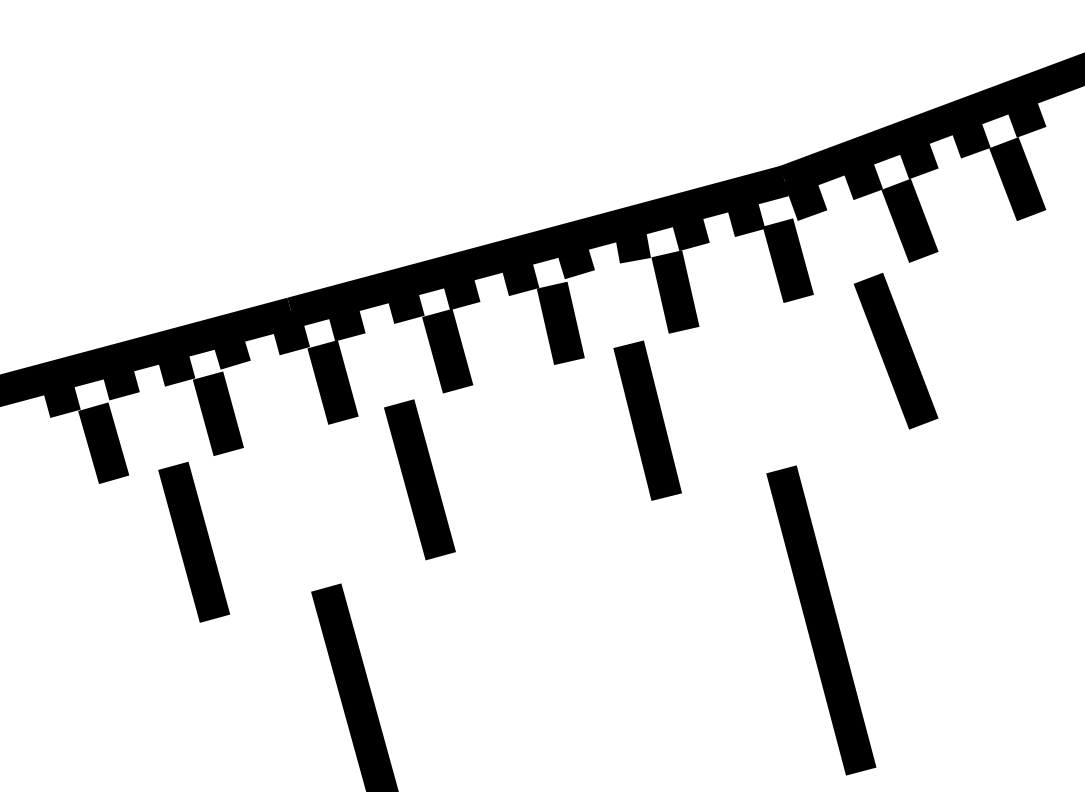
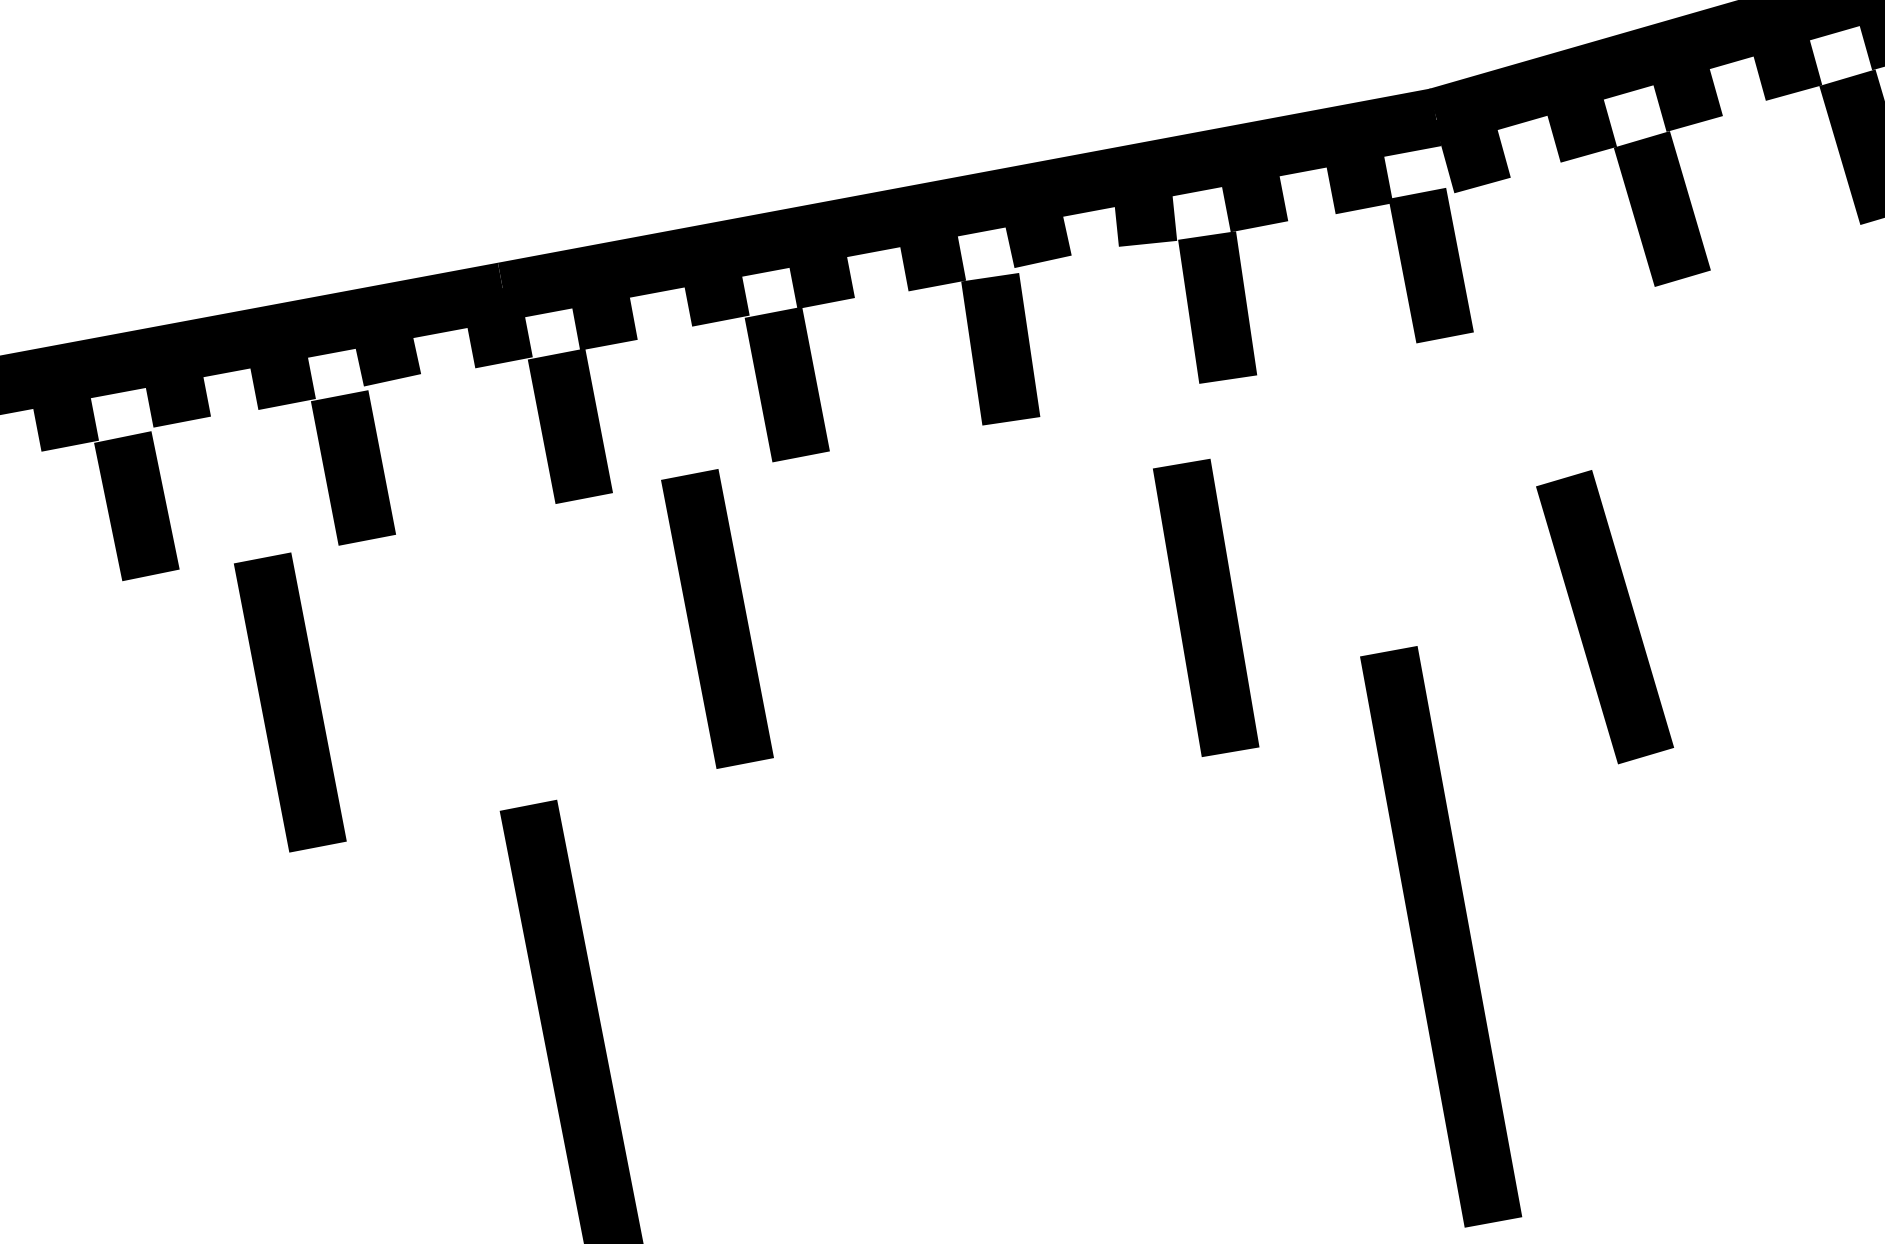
line: (895, 351) -> (1603, 617), moved
line: (647, 420) -> (1205, 607), moved

